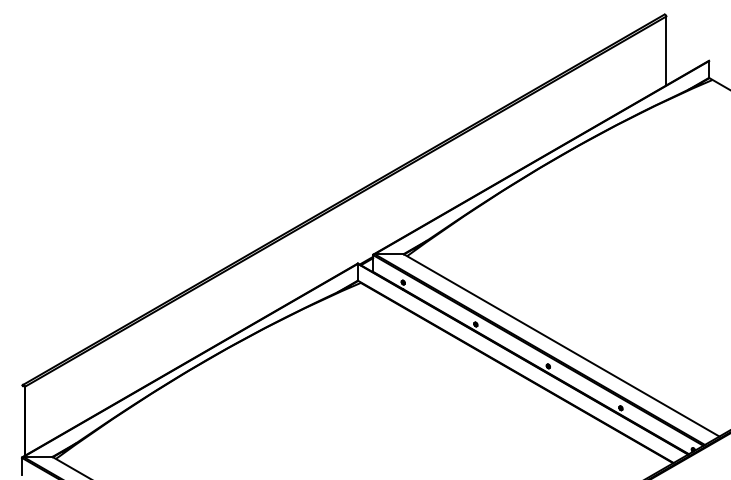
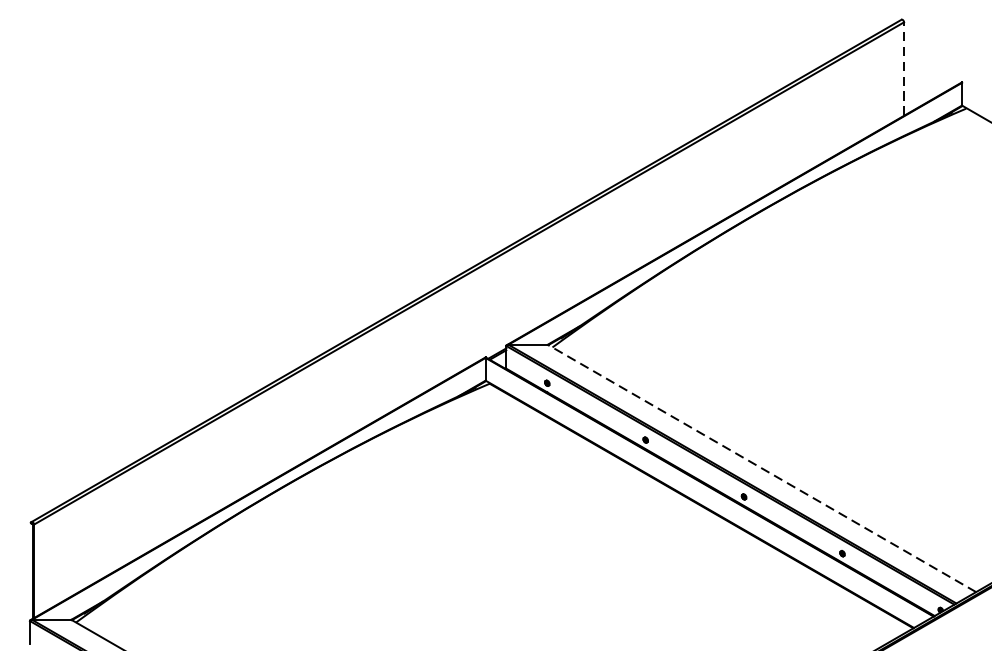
line: (666, 50) -> (904, 68), solid -> dashed
line: (561, 345) -> (761, 468), solid -> dashed

